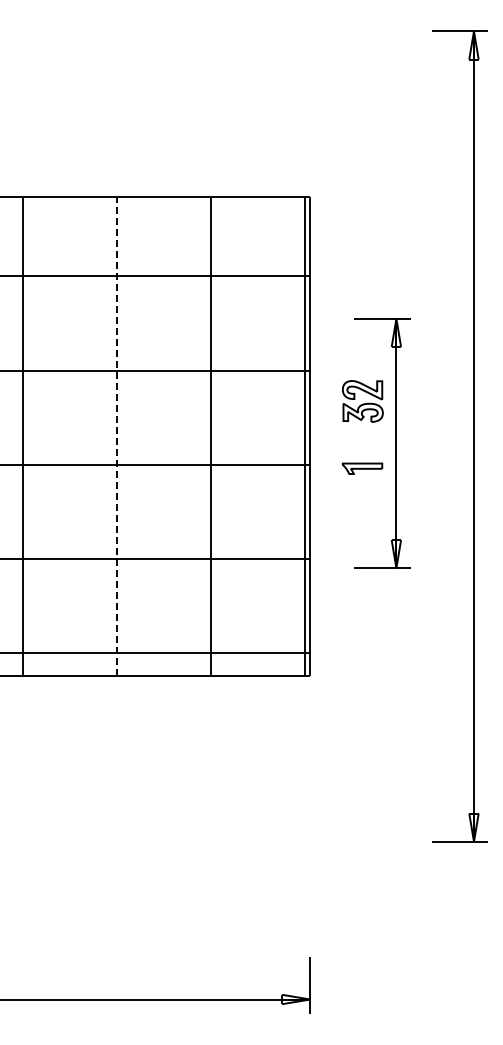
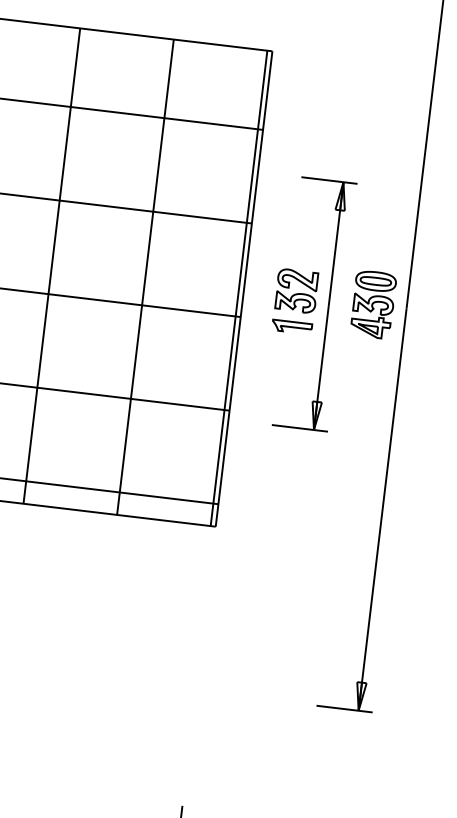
part: (362, 401) -> (296, 291), moved
line: (116, 436) -> (51, 265), dashed -> solid
part: (440, 436) -> (373, 304), added

